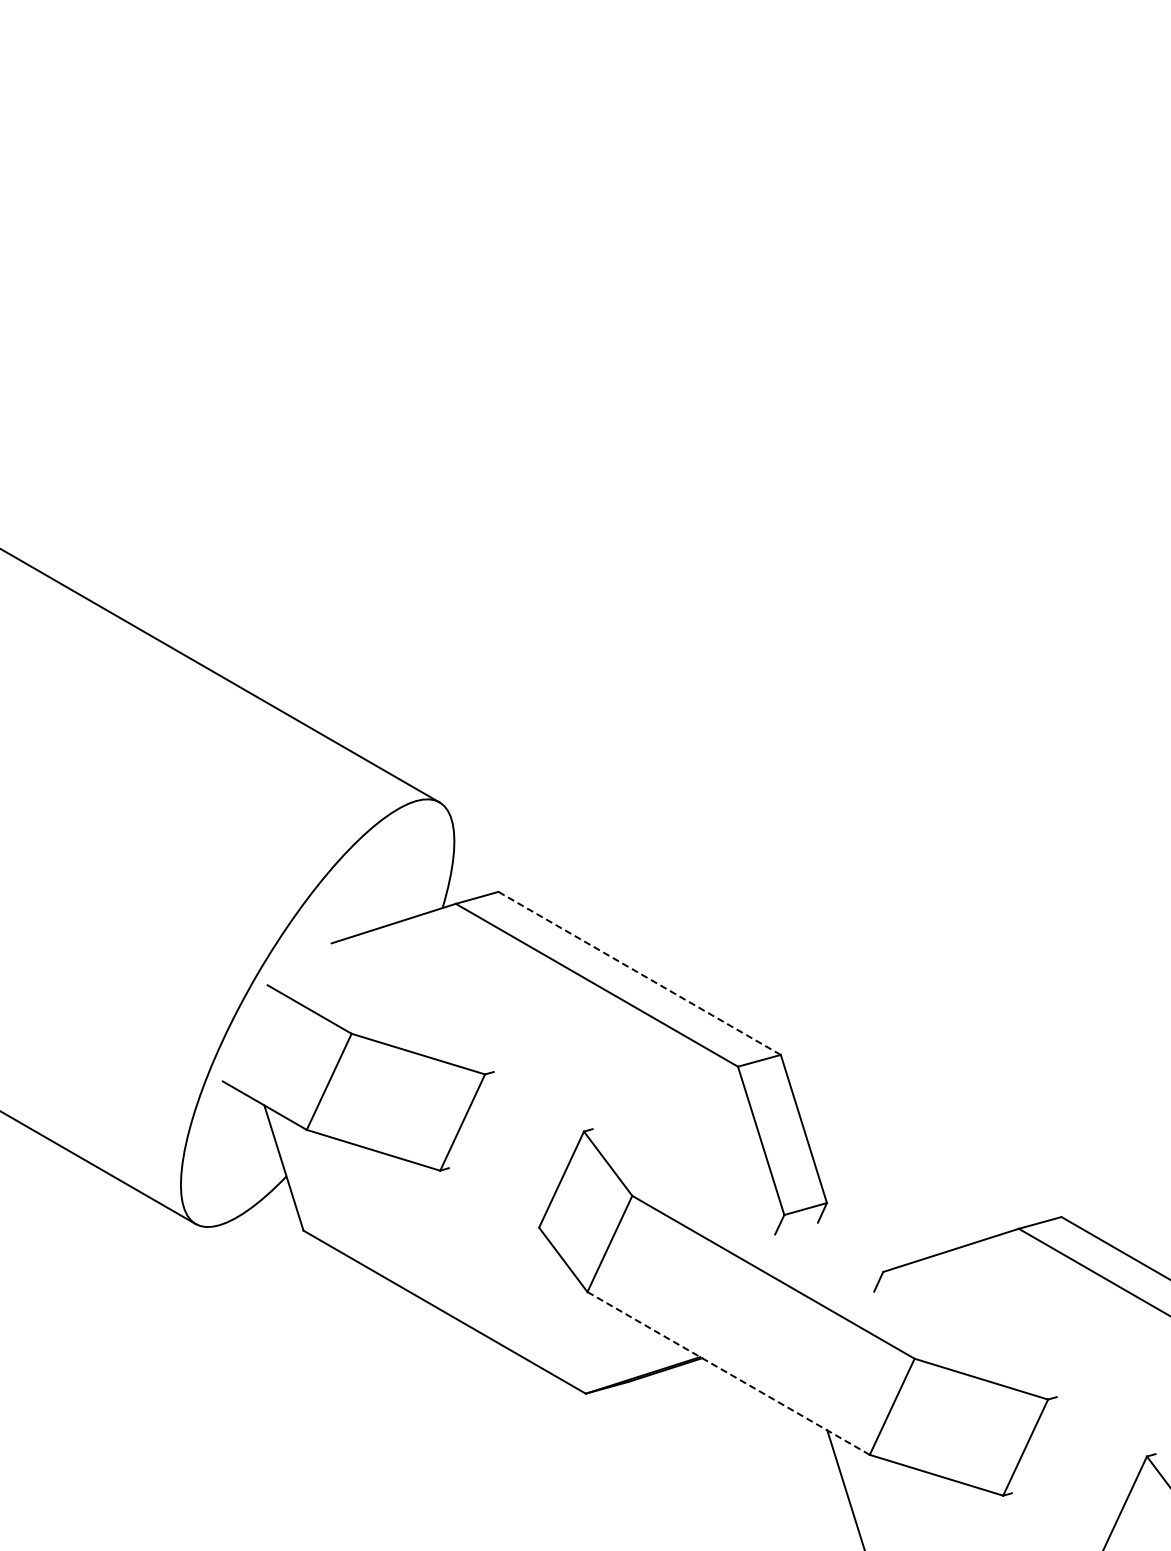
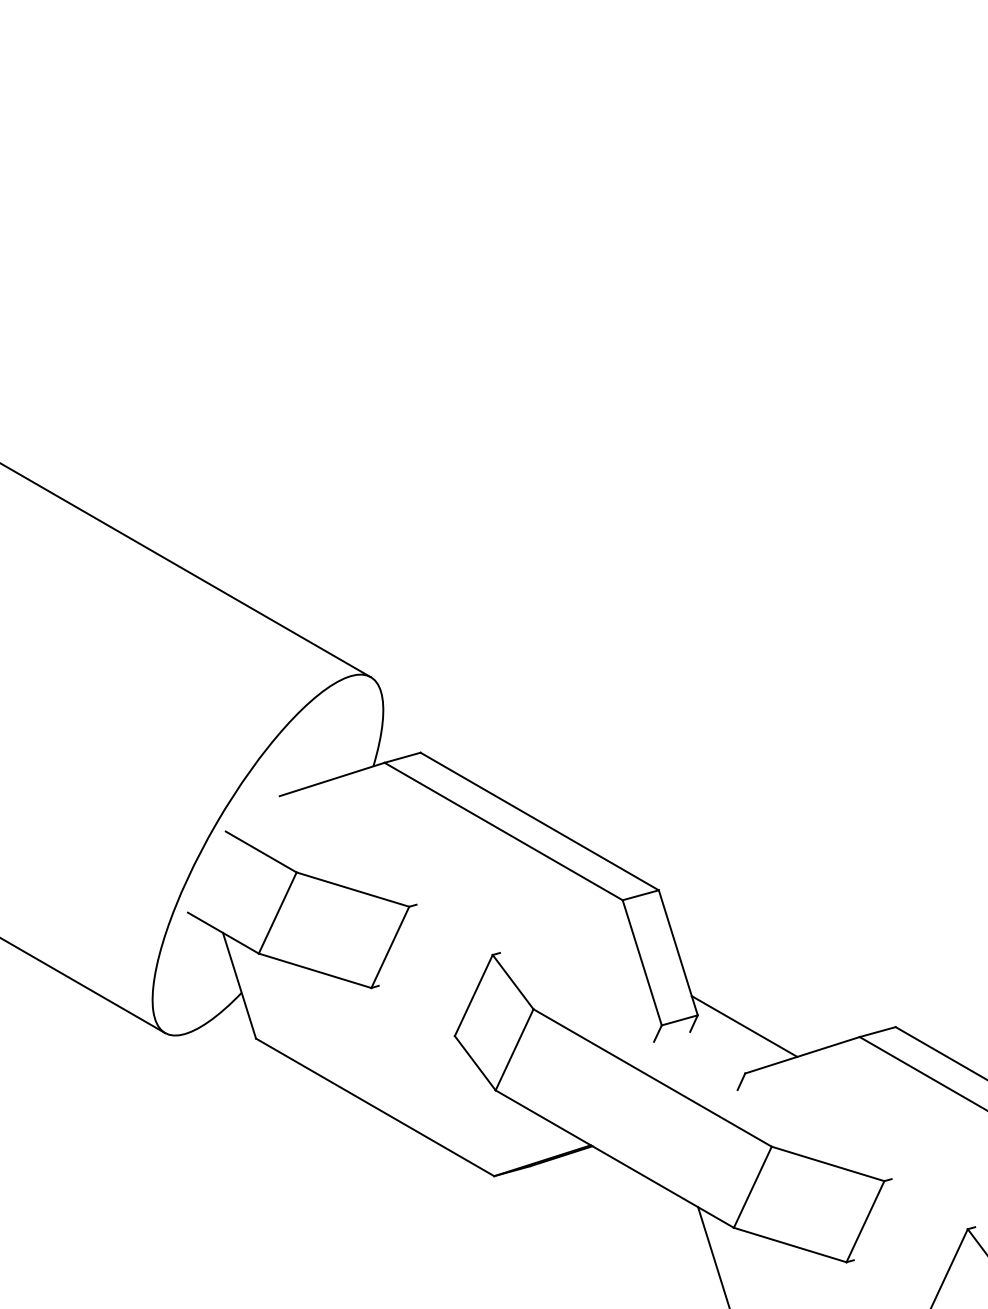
line: (639, 973) -> (539, 821), dashed -> solid
line: (881, 1216) -> (743, 1026), added
line: (728, 1373) -> (614, 1159), dashed -> solid

